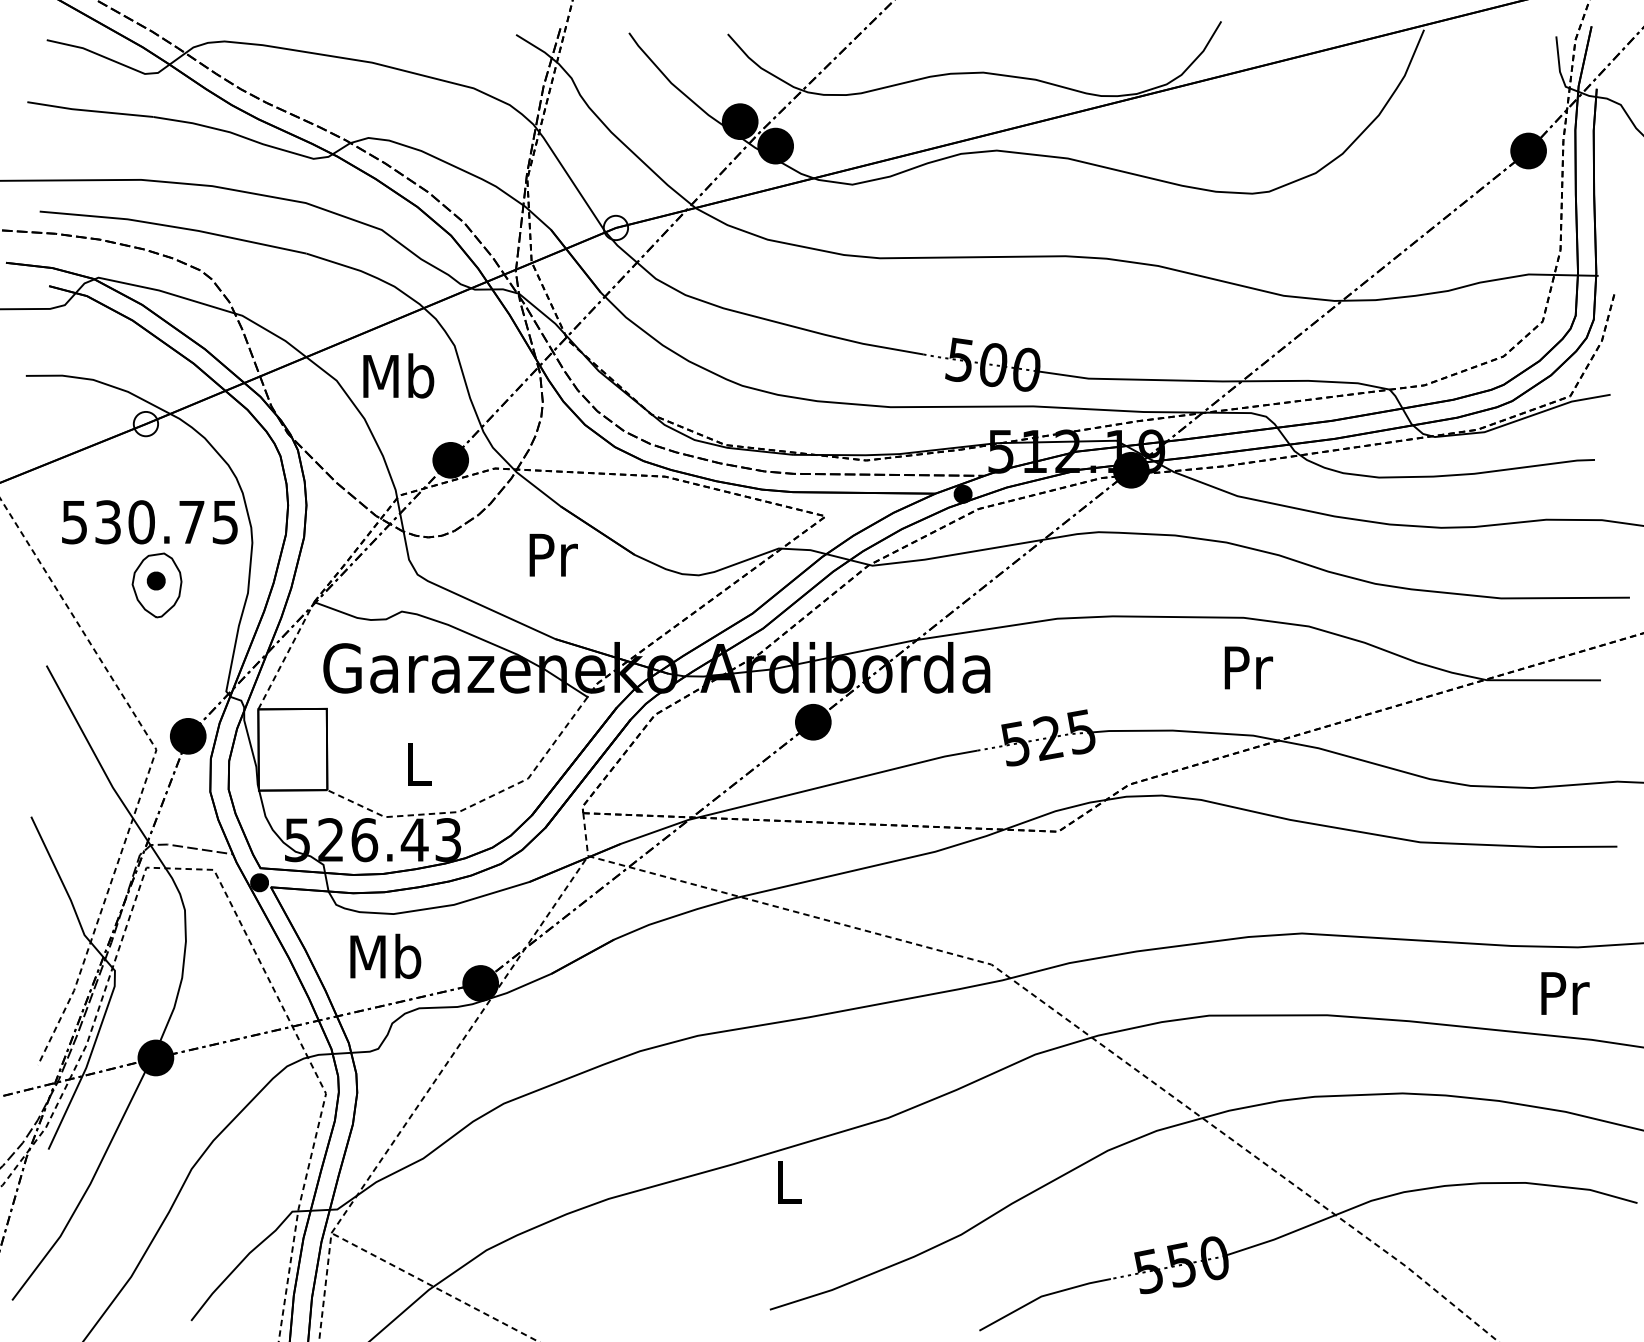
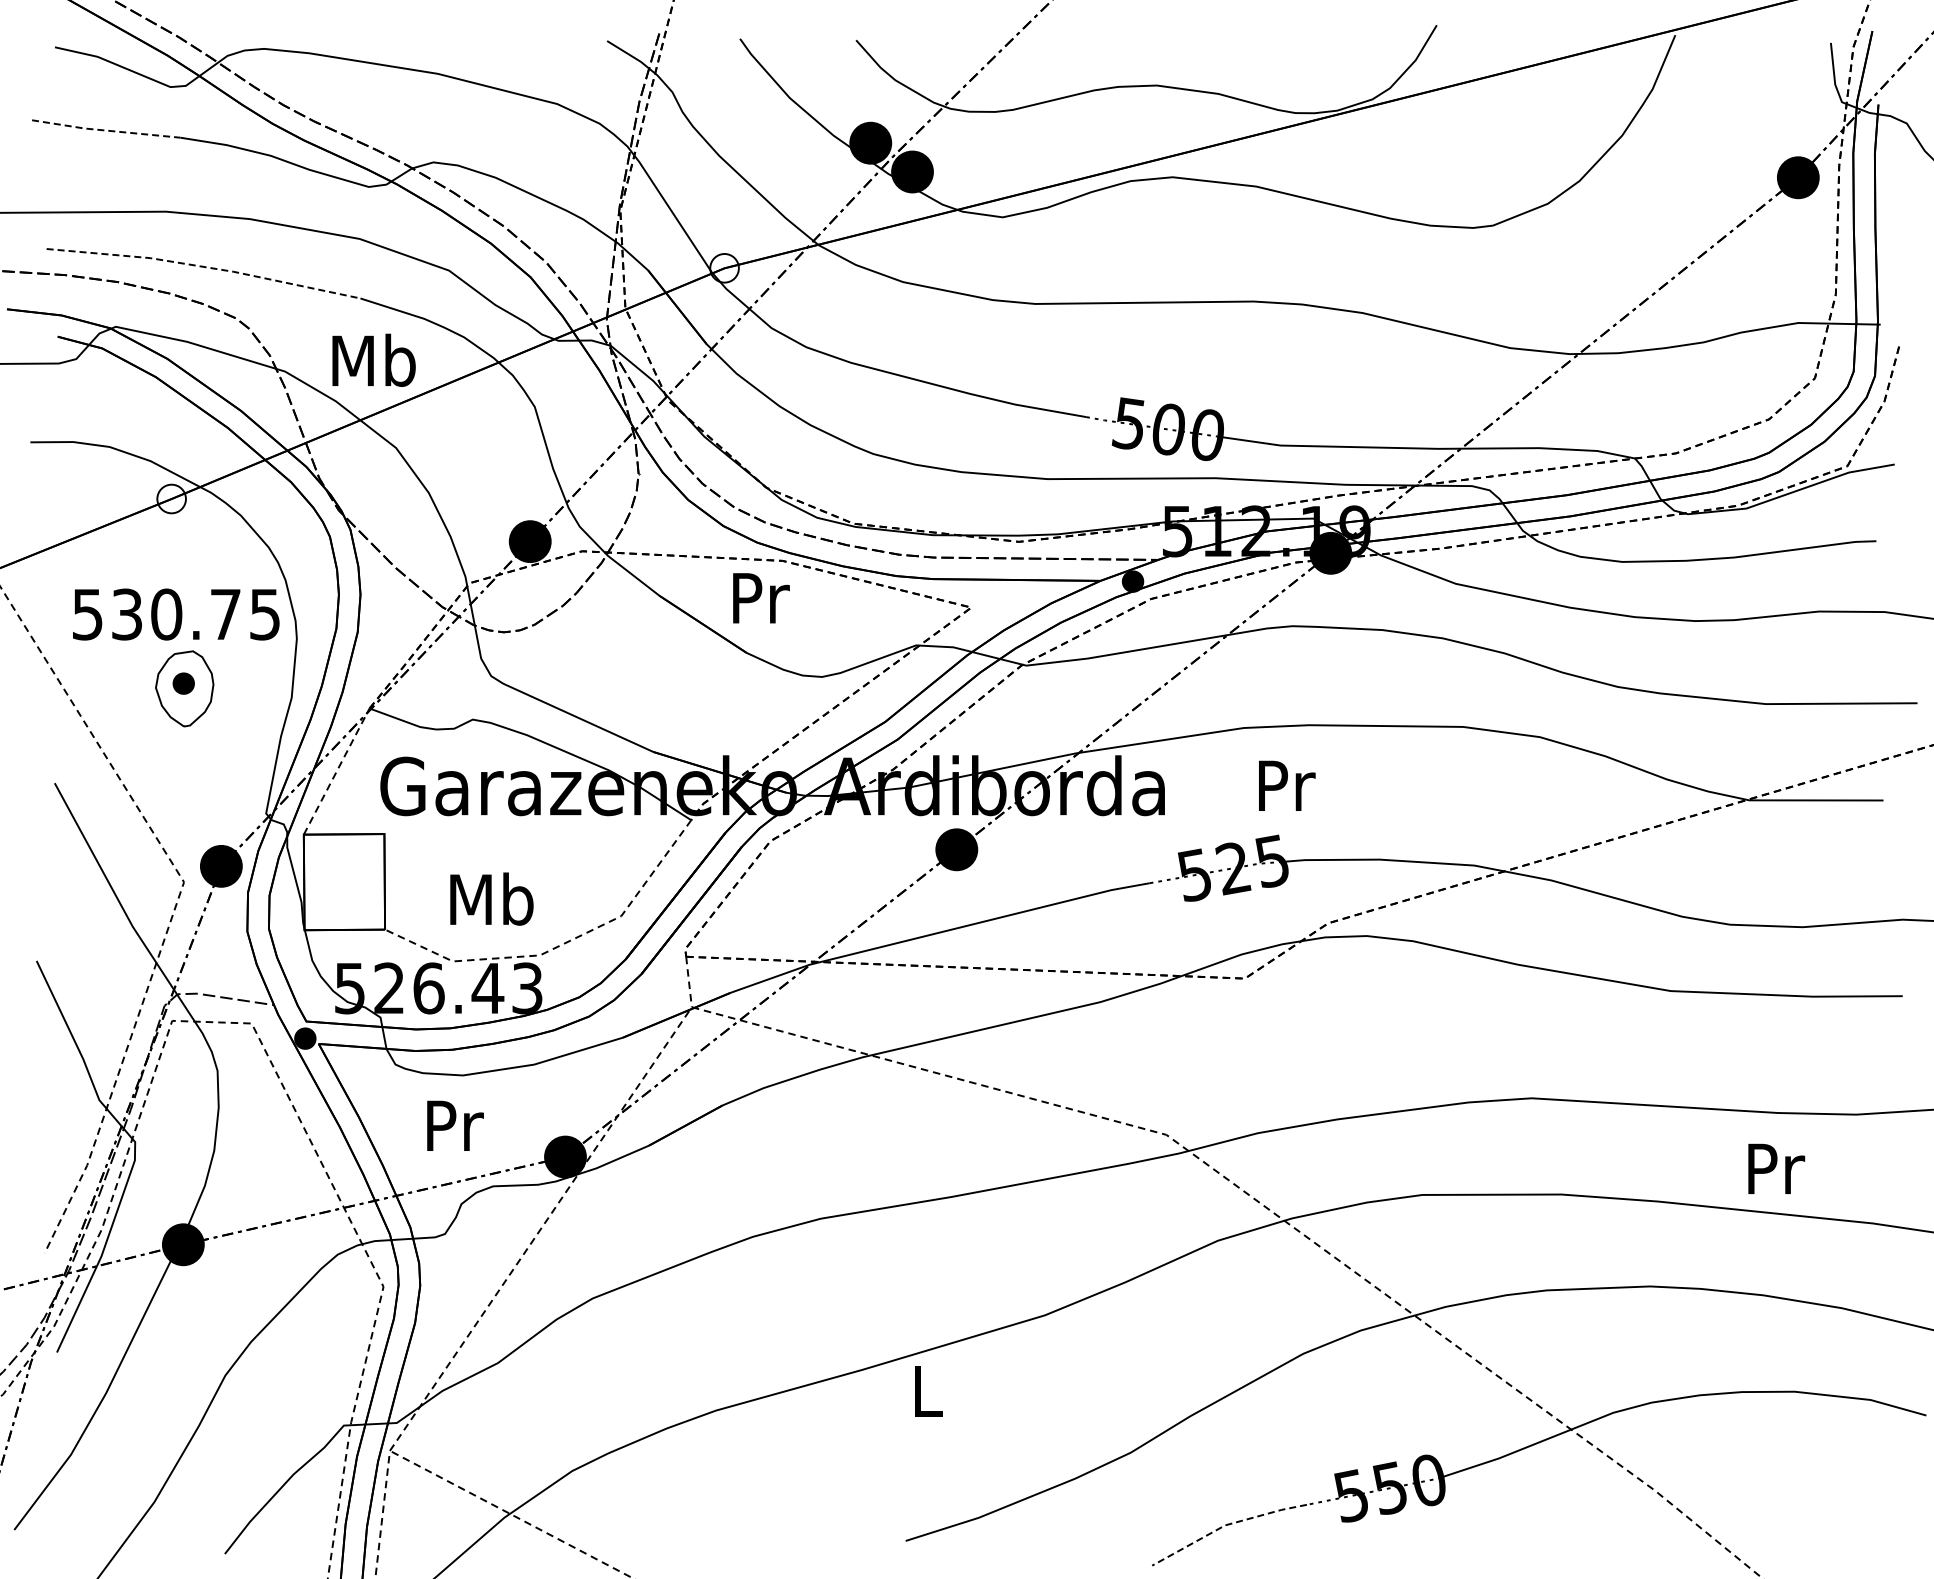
line: (89, 110) -> (105, 130), solid -> dashed
line: (174, 227) -> (205, 267), solid -> dashed
text: (398, 375) -> (373, 359), moved
text: (553, 555) -> (761, 598), moved
text: (1249, 667) -> (1287, 785), moved
text: (417, 763) -> (491, 898), L -> Mb
text: (385, 955) -> (453, 1124), Mb -> Pr
text: (1565, 993) -> (1776, 1168), moved
line: (1041, 1296) -> (1225, 1525), solid -> dashed

